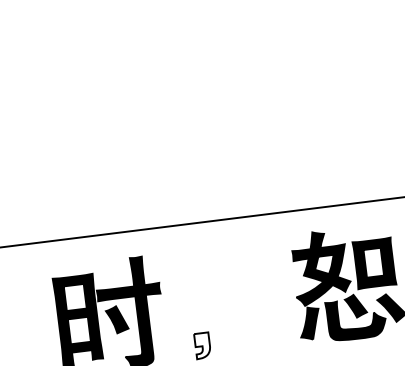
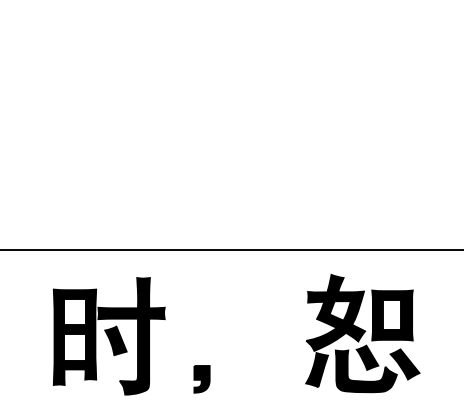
fill: (202, 346) -> (201, 379), added

